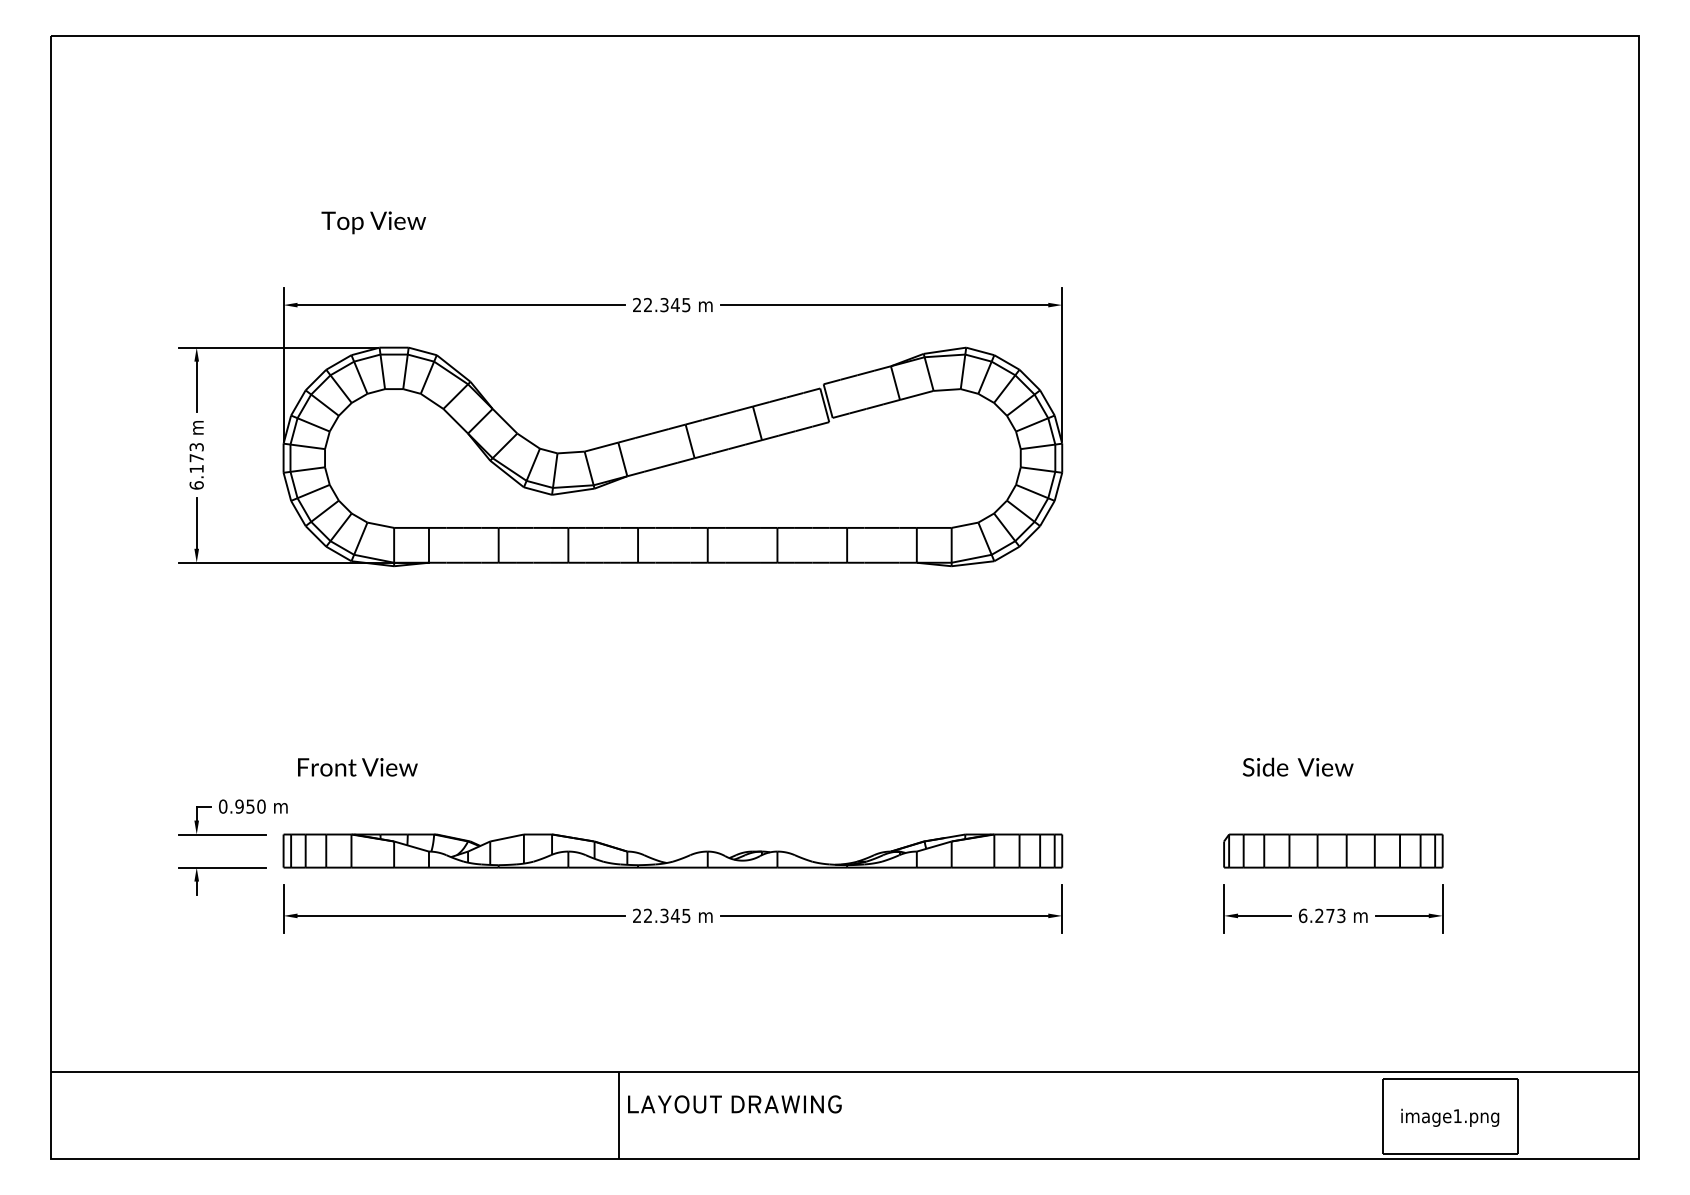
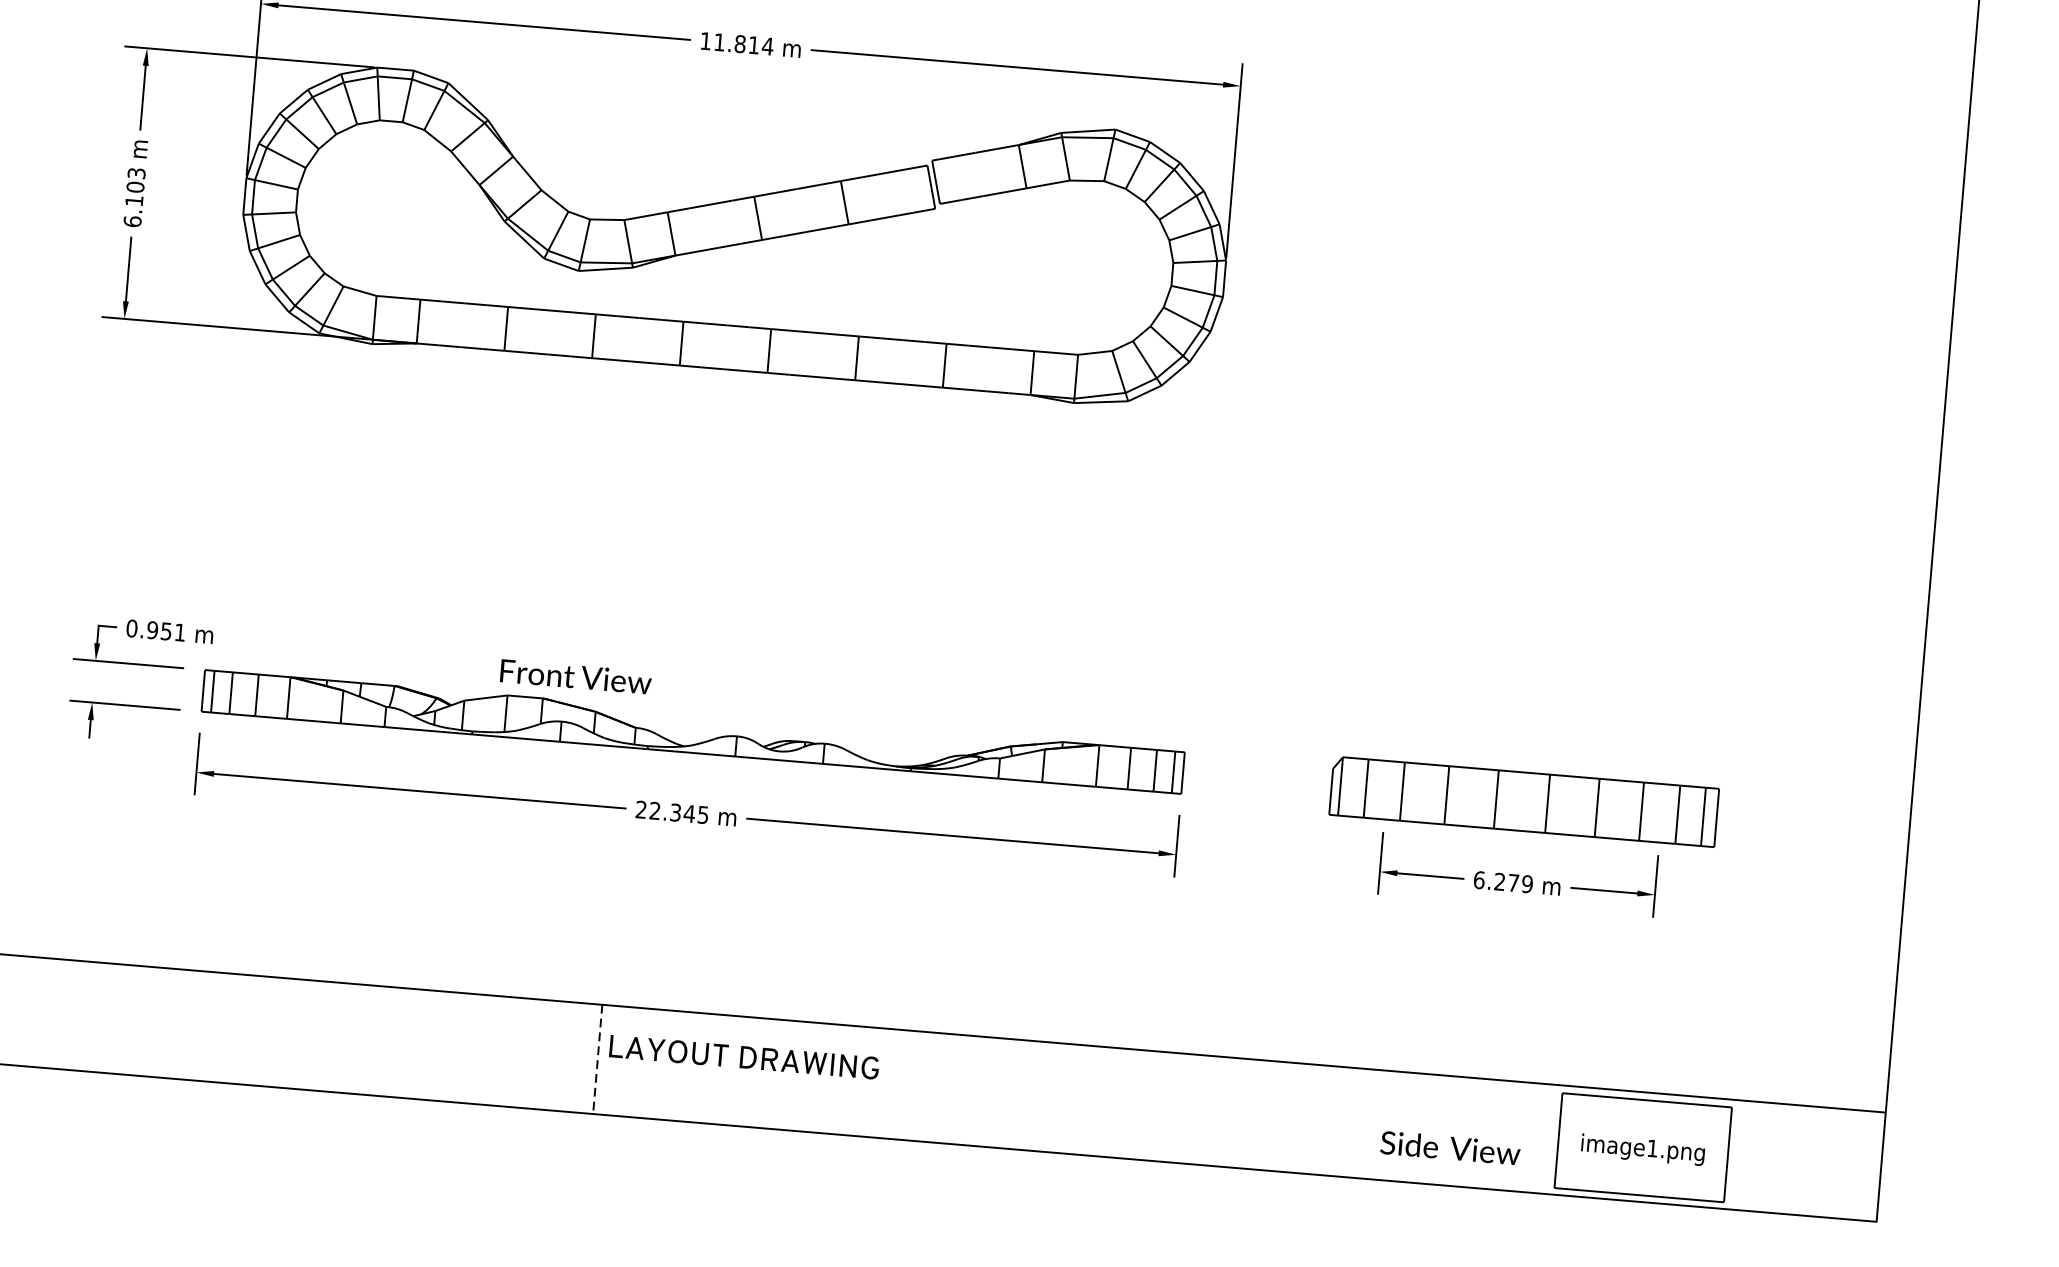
text: (661, 304) -> (736, 43), 22.345 -> 11.814
text: (196, 457) -> (135, 186), 6.173 -> 6.103
text: (1297, 766) -> (1449, 1147), moved
text: (357, 767) -> (575, 677), moved
text: (261, 806) -> (180, 632), 0.950 -> 0.951
part: (1333, 850) -> (1524, 801), size x1.4
text: (1341, 915) -> (1527, 883), 6.273 -> 6.279
line: (619, 1116) -> (597, 1060), solid -> dashed

